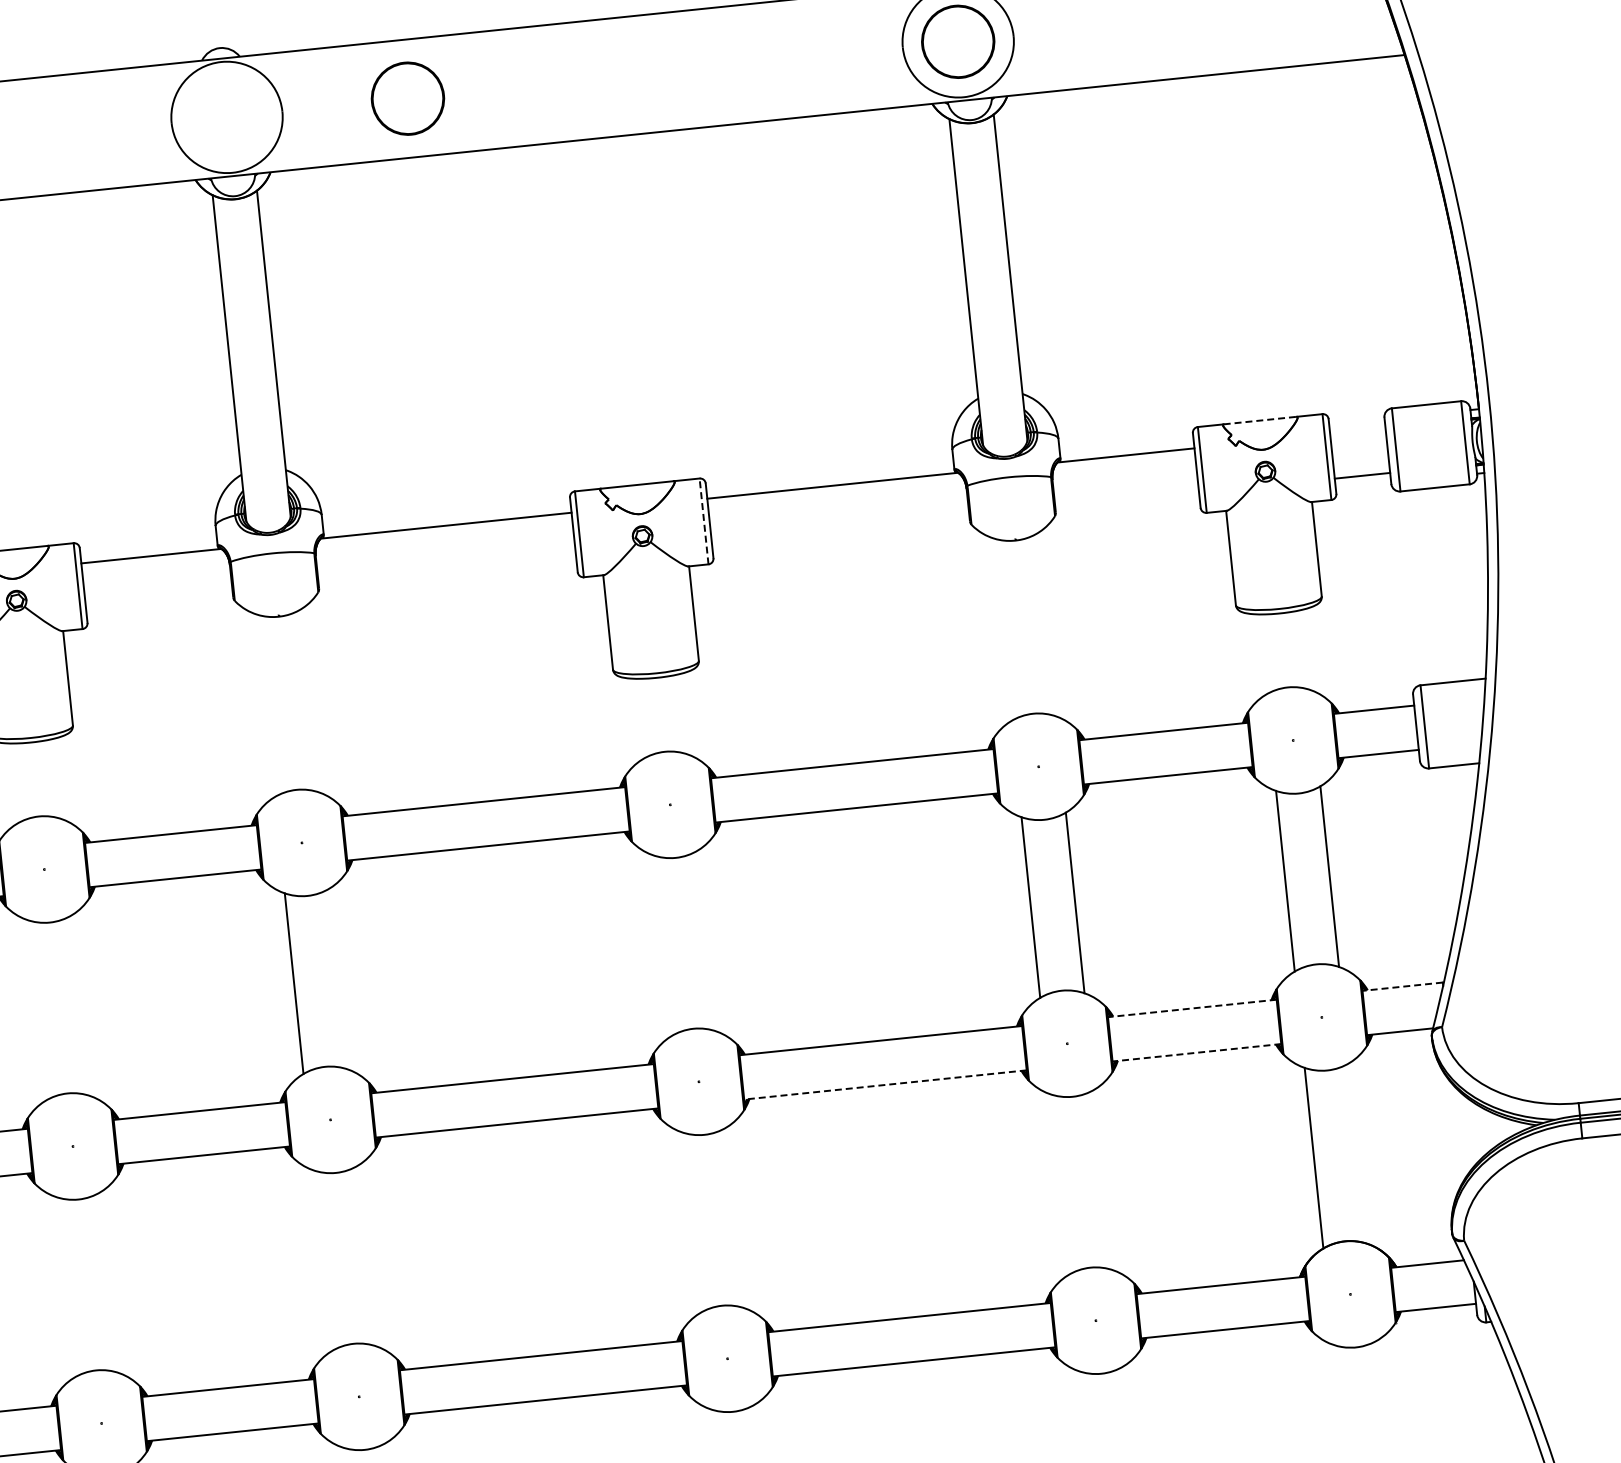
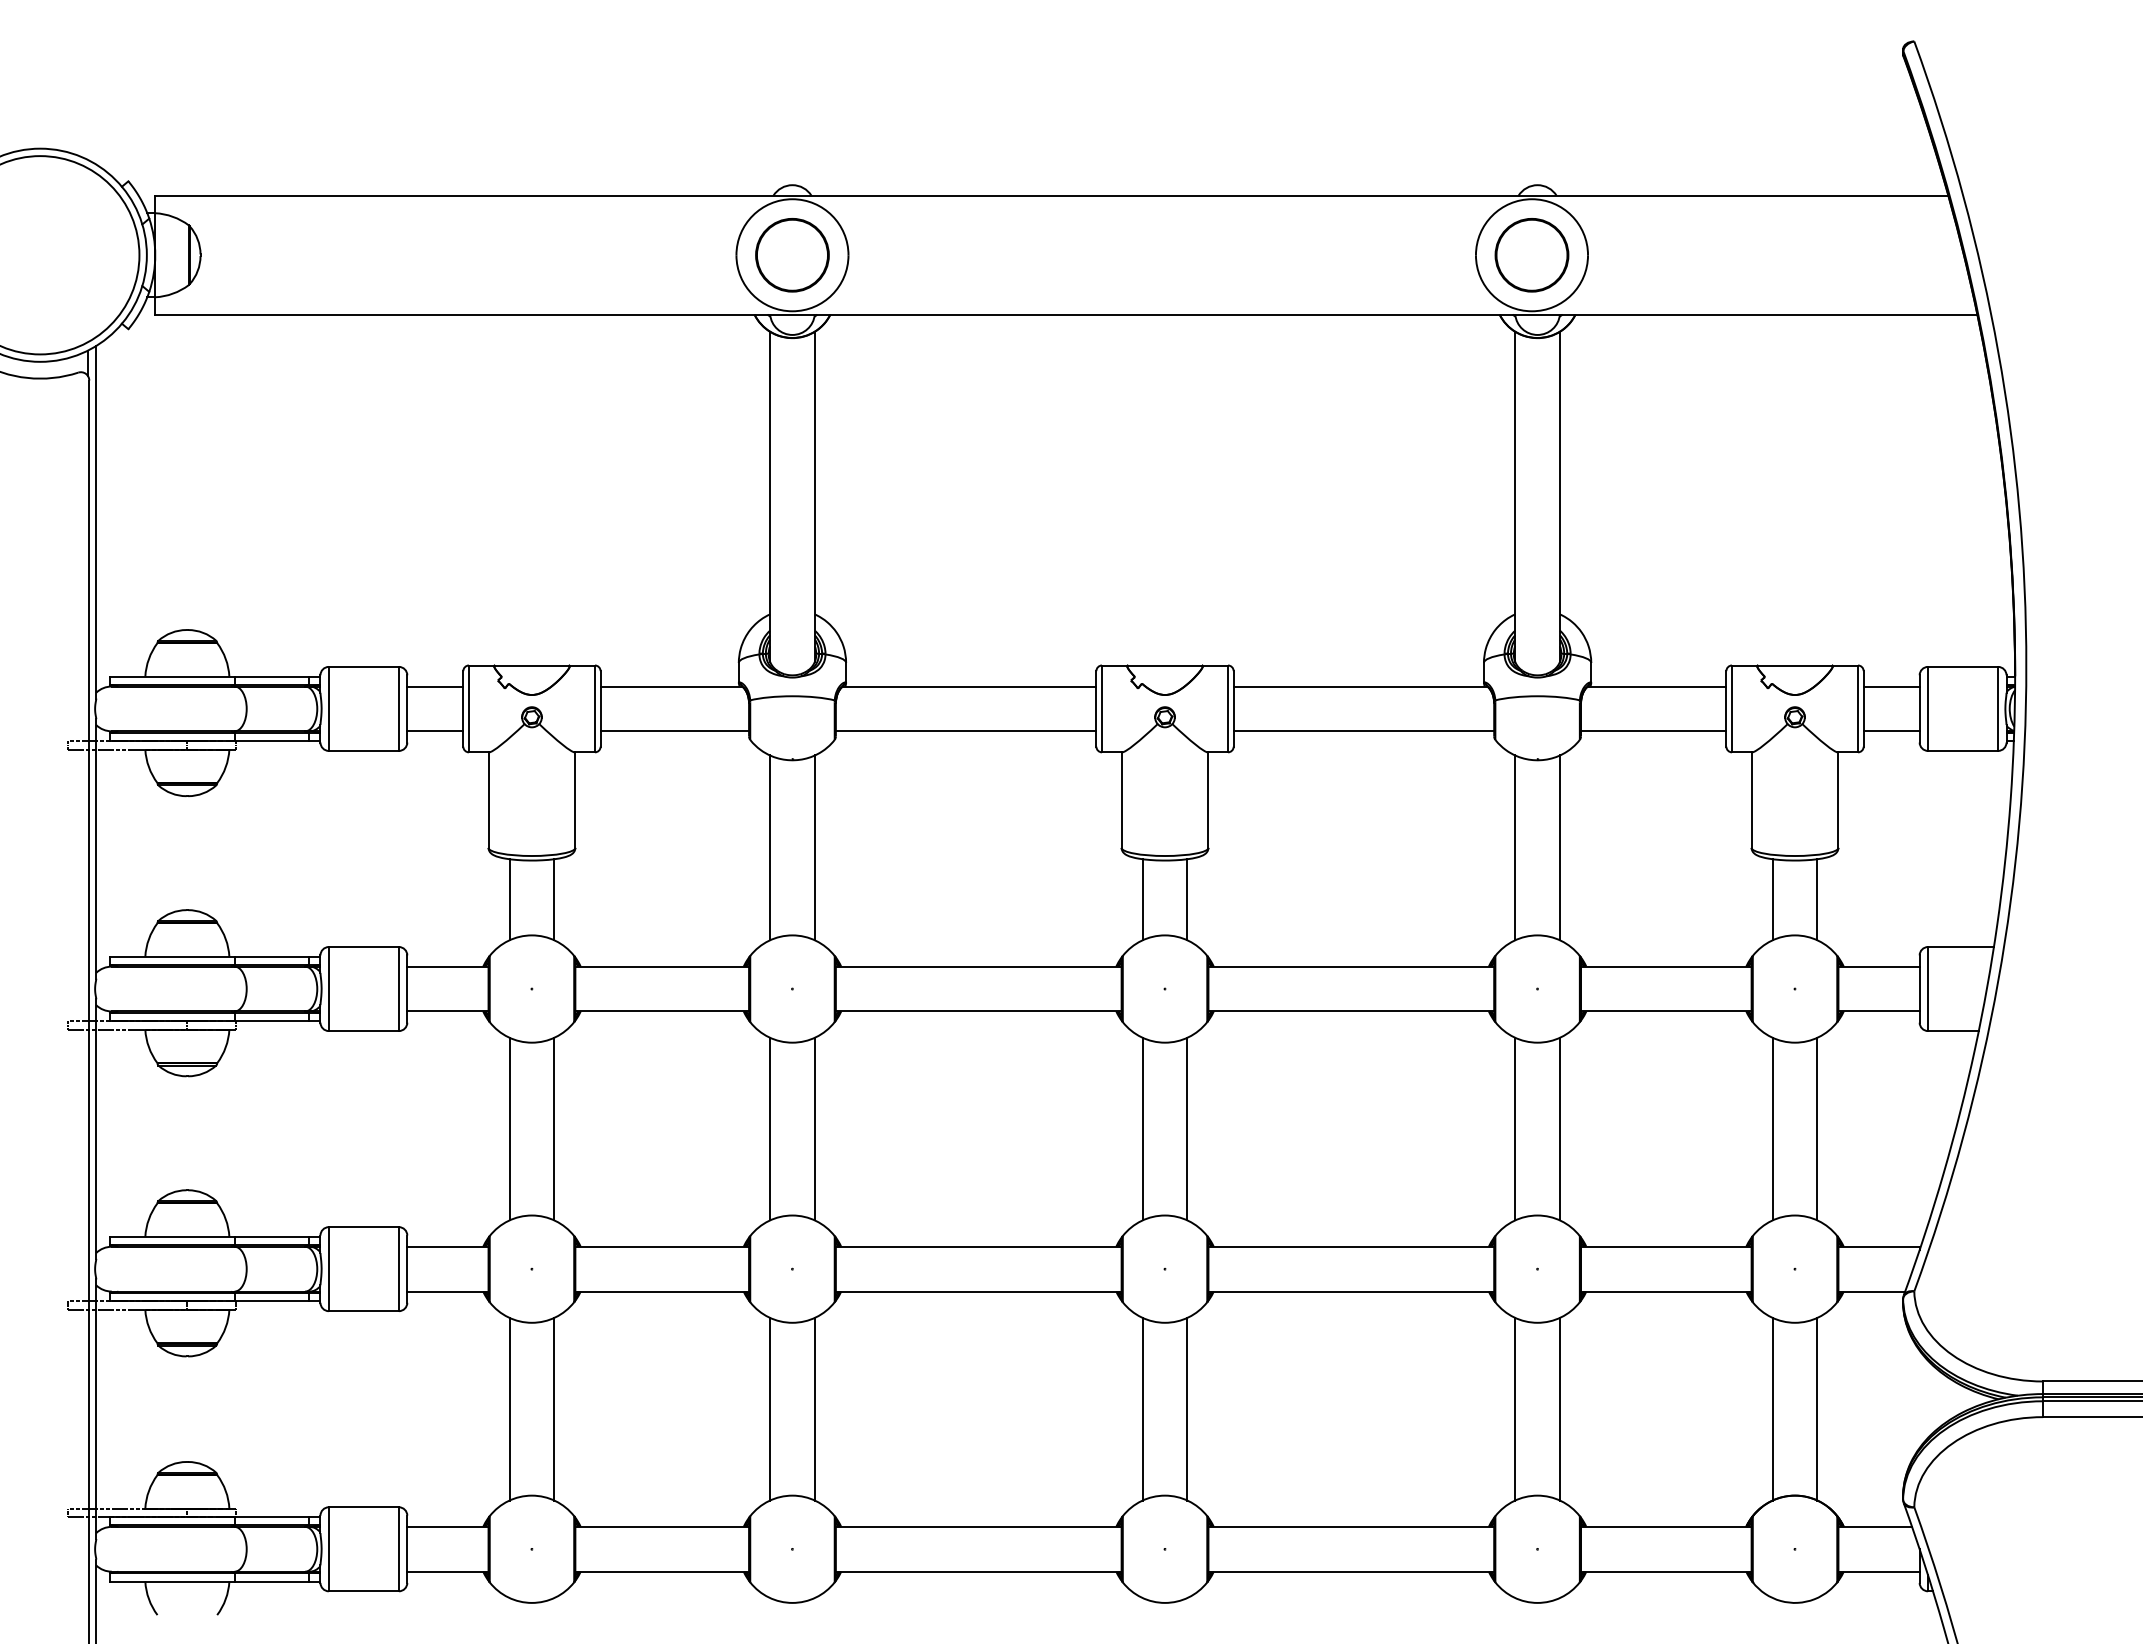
circle: (408, 98) -> (792, 255), moved
line: (1260, 420) -> (1795, 665), dashed -> solid
line: (1357, 431) -> (1891, 686), added
line: (1127, 500) -> (1653, 731), added
line: (704, 520) -> (1228, 708), dashed -> solid
line: (840, 529) -> (1363, 731), added
line: (446, 570) -> (965, 731), added
line: (159, 600) -> (674, 731), added
line: (1046, 624) -> (1560, 847), added
line: (1002, 629) -> (1515, 847), added
line: (1306, 649) -> (1817, 899), added
line: (1261, 654) -> (1772, 899), added
line: (309, 700) -> (814, 847), added
line: (265, 705) -> (770, 847), added
line: (683, 714) -> (1187, 899), added
line: (638, 718) -> (1142, 899), added
line: (57, 778) -> (554, 899), added
line: (13, 783) -> (509, 899), added
line: (706, 940) -> (1187, 1128), added
line: (662, 945) -> (1142, 1128), added
line: (338, 978) -> (814, 1128), added
line: (1403, 986) -> (1879, 1246), dashed -> solid
line: (80, 1005) -> (554, 1128), added
line: (1191, 1008) -> (1665, 1246), dashed -> solid
line: (36, 1009) -> (509, 1128), added
line: (1196, 1052) -> (1665, 1291), dashed -> solid
line: (885, 1084) -> (1351, 1291), dashed -> solid
line: (1358, 1152) -> (1817, 1408), added
line: (1104, 1179) -> (1560, 1408), added
line: (1059, 1183) -> (1515, 1408), added
line: (735, 1217) -> (1187, 1408), added
line: (690, 1221) -> (1142, 1408), added
line: (366, 1255) -> (814, 1408), added
line: (323, 1259) -> (770, 1408), added
line: (109, 1281) -> (554, 1408), added
line: (65, 1286) -> (509, 1408), added

